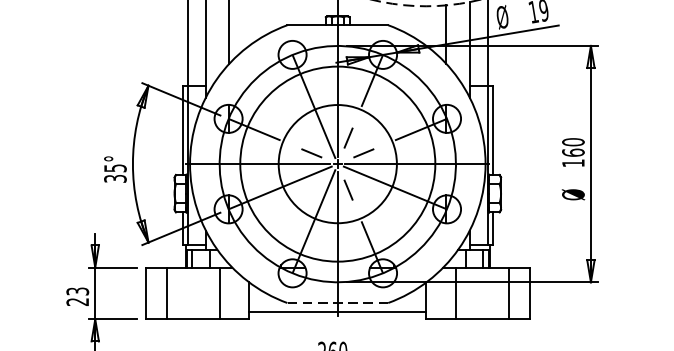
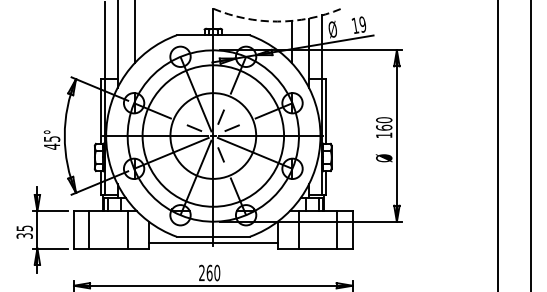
text: (114, 178) -> (51, 146), 35° -> 45°
text: (77, 295) -> (24, 231), 23 -> 35
line: (338, 302) -> (213, 236), dashed -> solid

